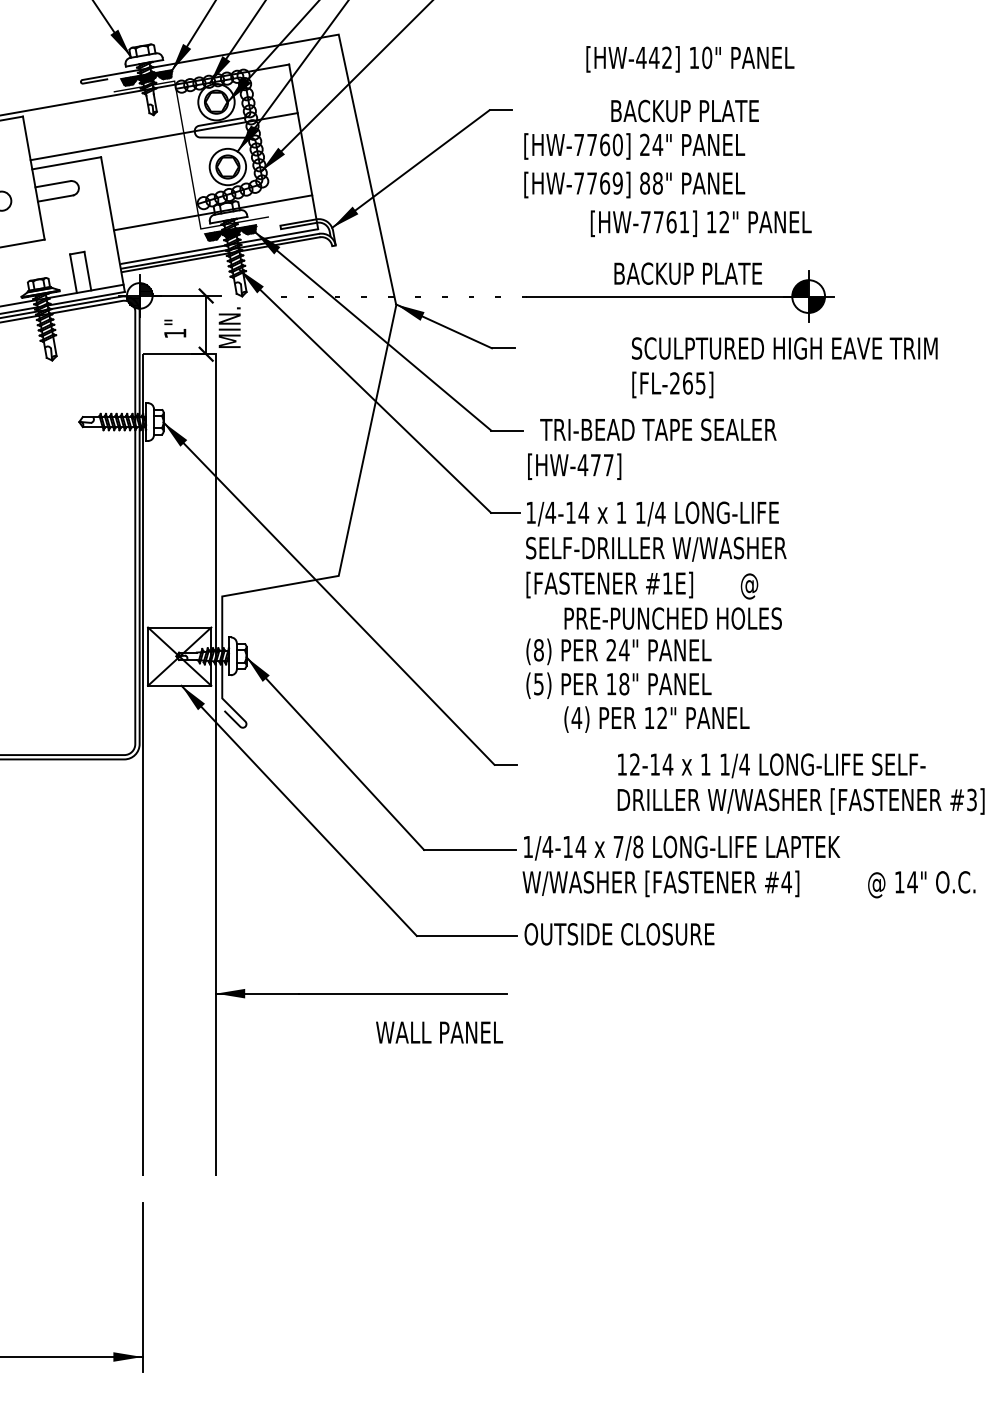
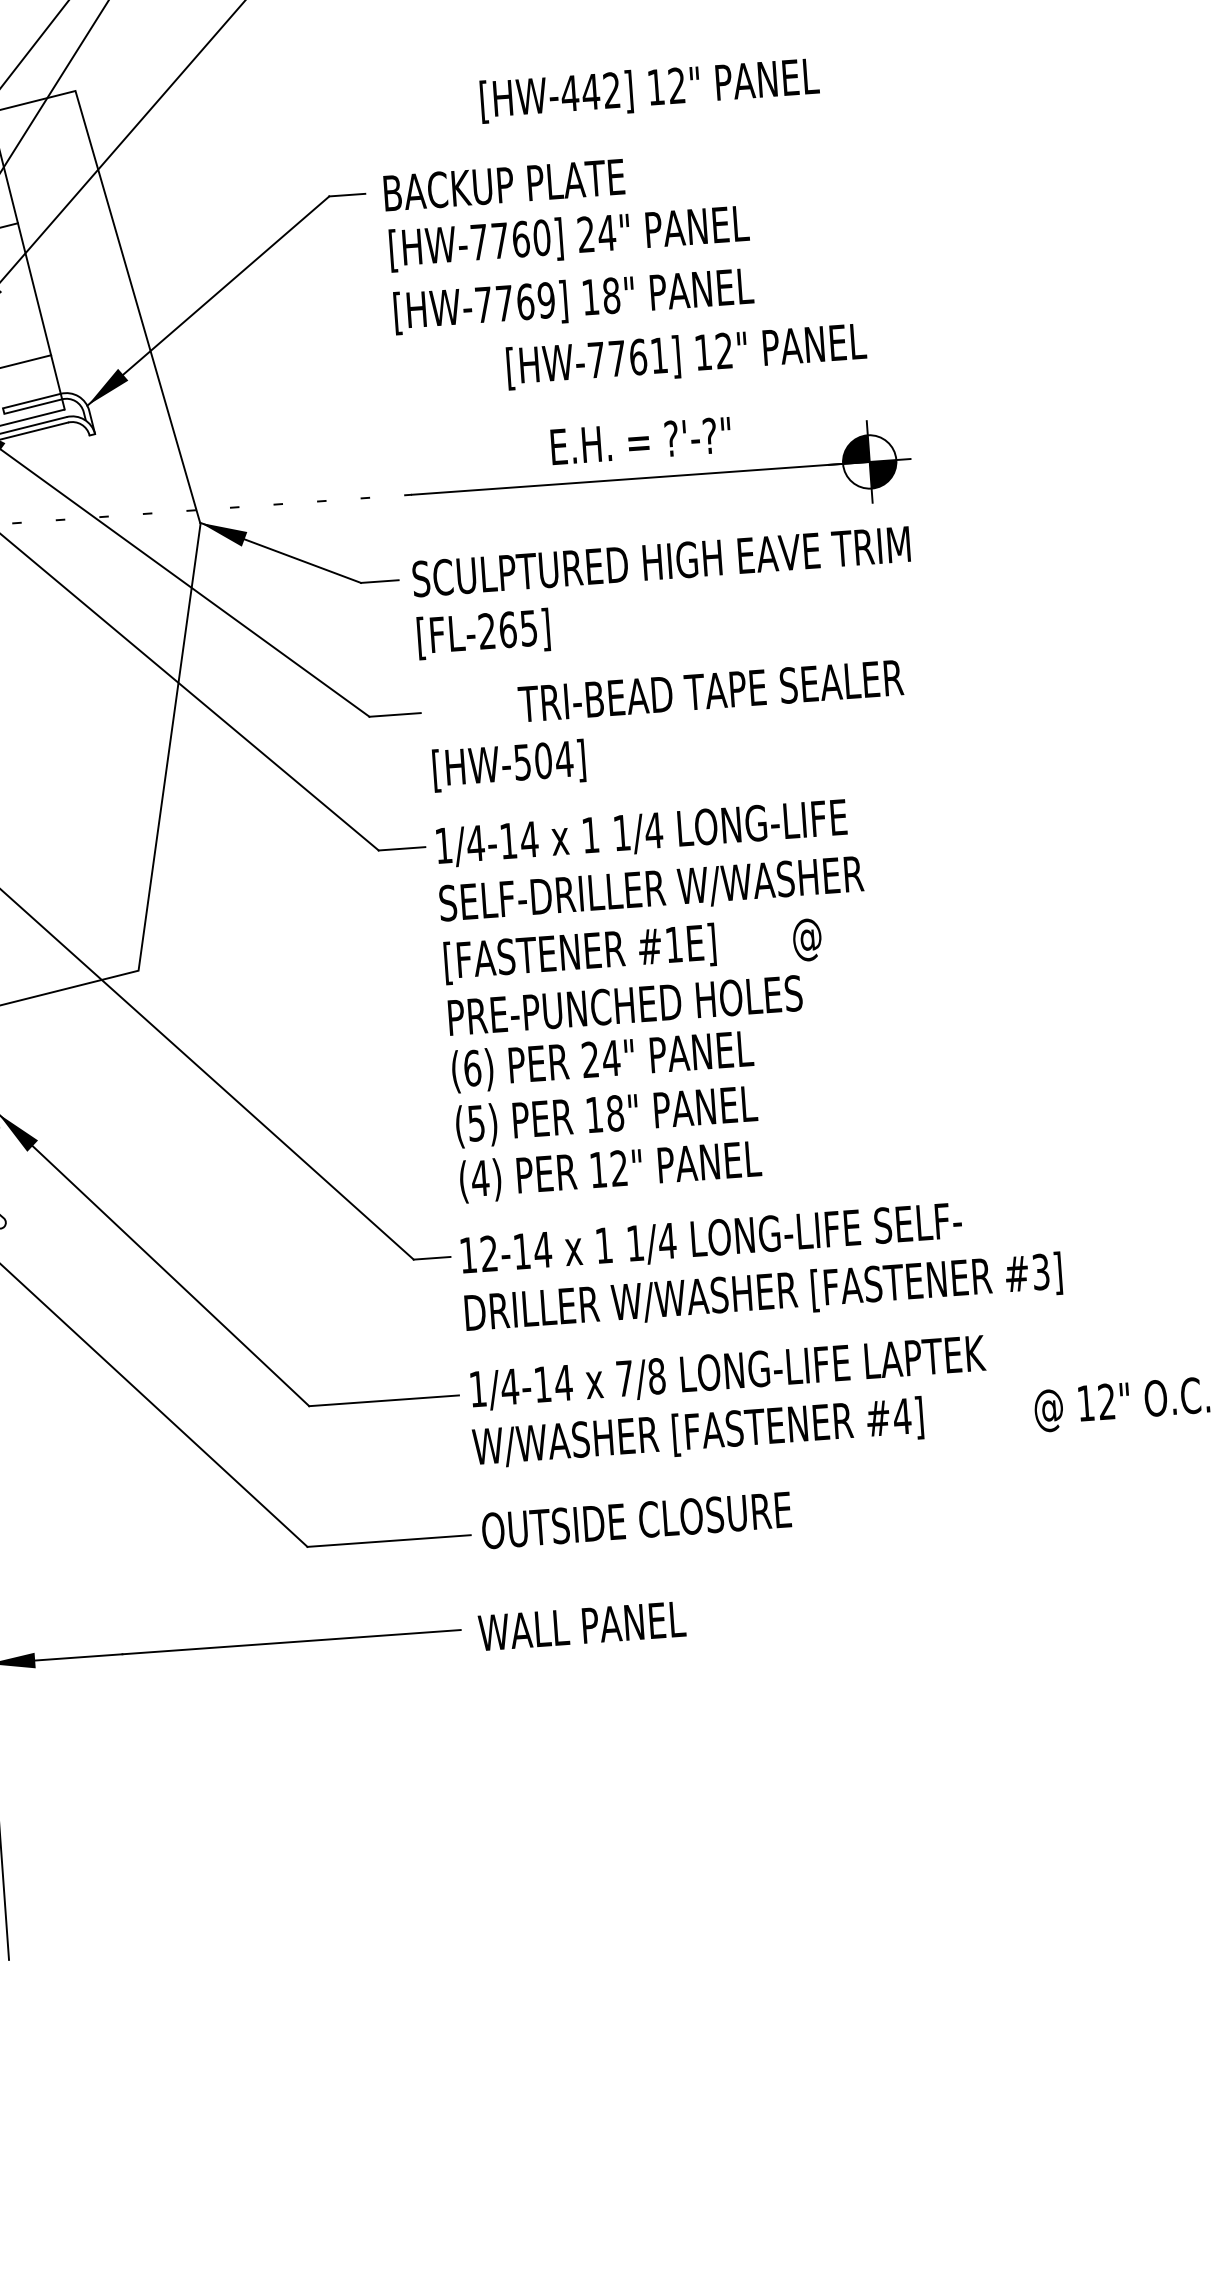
text: (707, 57) -> (677, 85), 10" -> 12"
text: (684, 110) -> (503, 184), moved
text: (645, 183) -> (591, 297), 88" -> 18"
text: (690, 273) -> (675, 438), BACKUP PLATE -> E.H. = ?'-?"
text: (784, 367) -> (663, 592), moved
text: (658, 429) -> (711, 690), moved
text: (595, 465) -> (542, 761), [HW-477] -> [HW-504]
text: (672, 618) -> (624, 1005), moved
text: (539, 650) -> (473, 1068), (8) -> (6)
text: (656, 719) -> (609, 1171), moved
text: (800, 783) -> (760, 1265), moved
text: (912, 882) -> (1106, 1402), 14" -> 12"
text: (439, 1032) -> (582, 1625), moved

